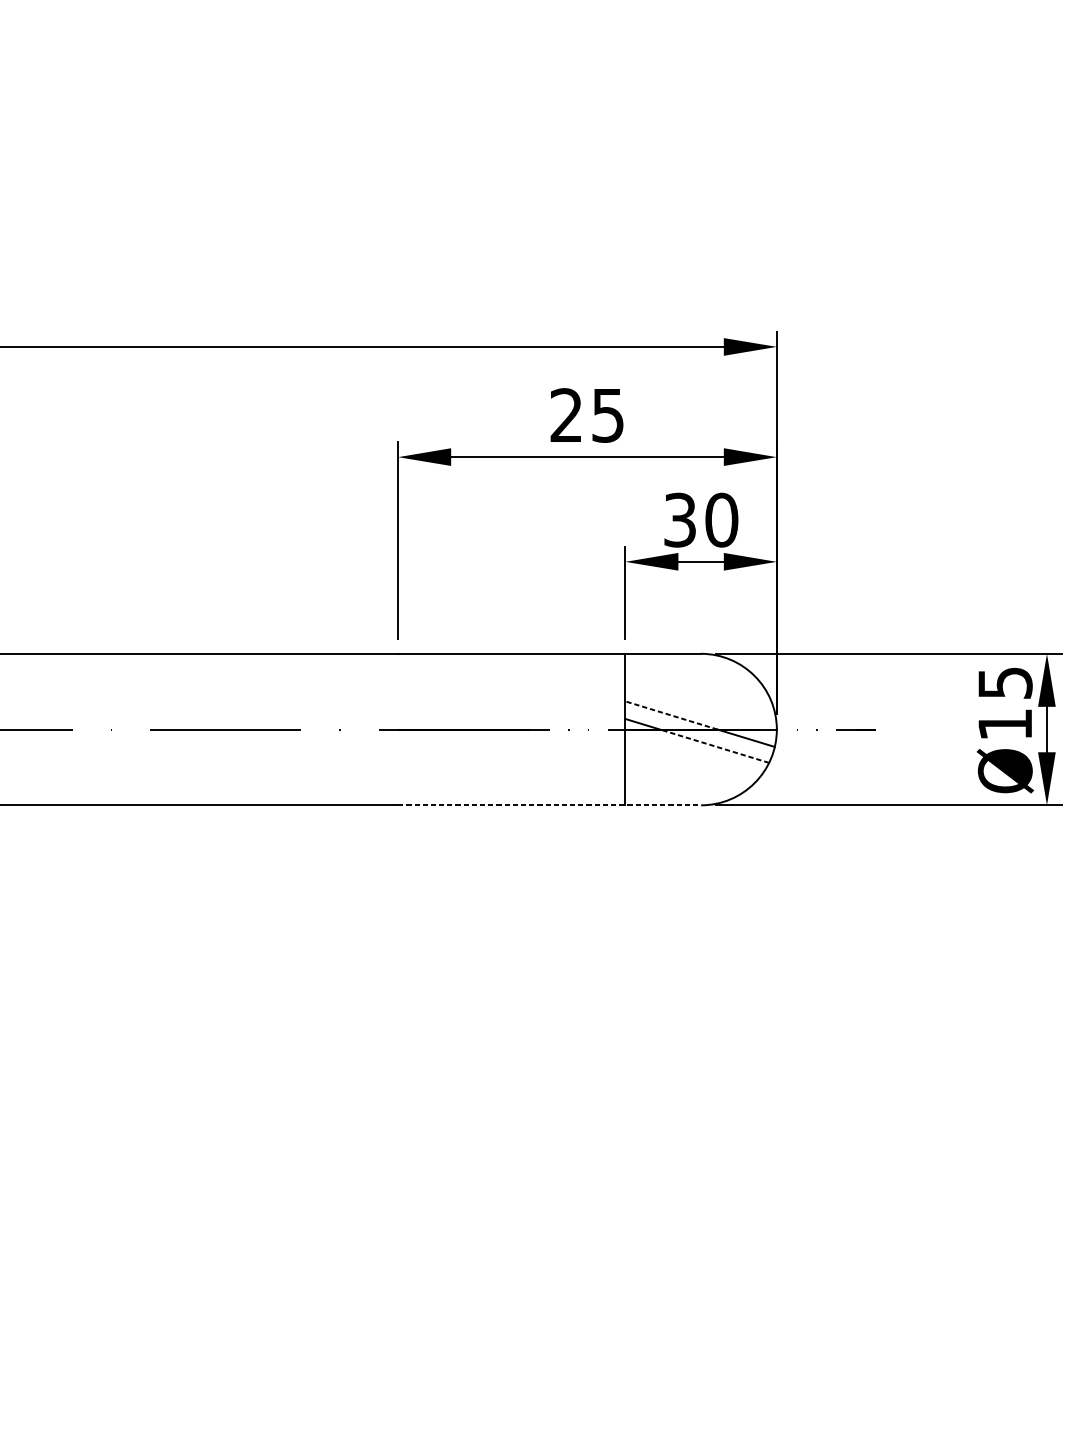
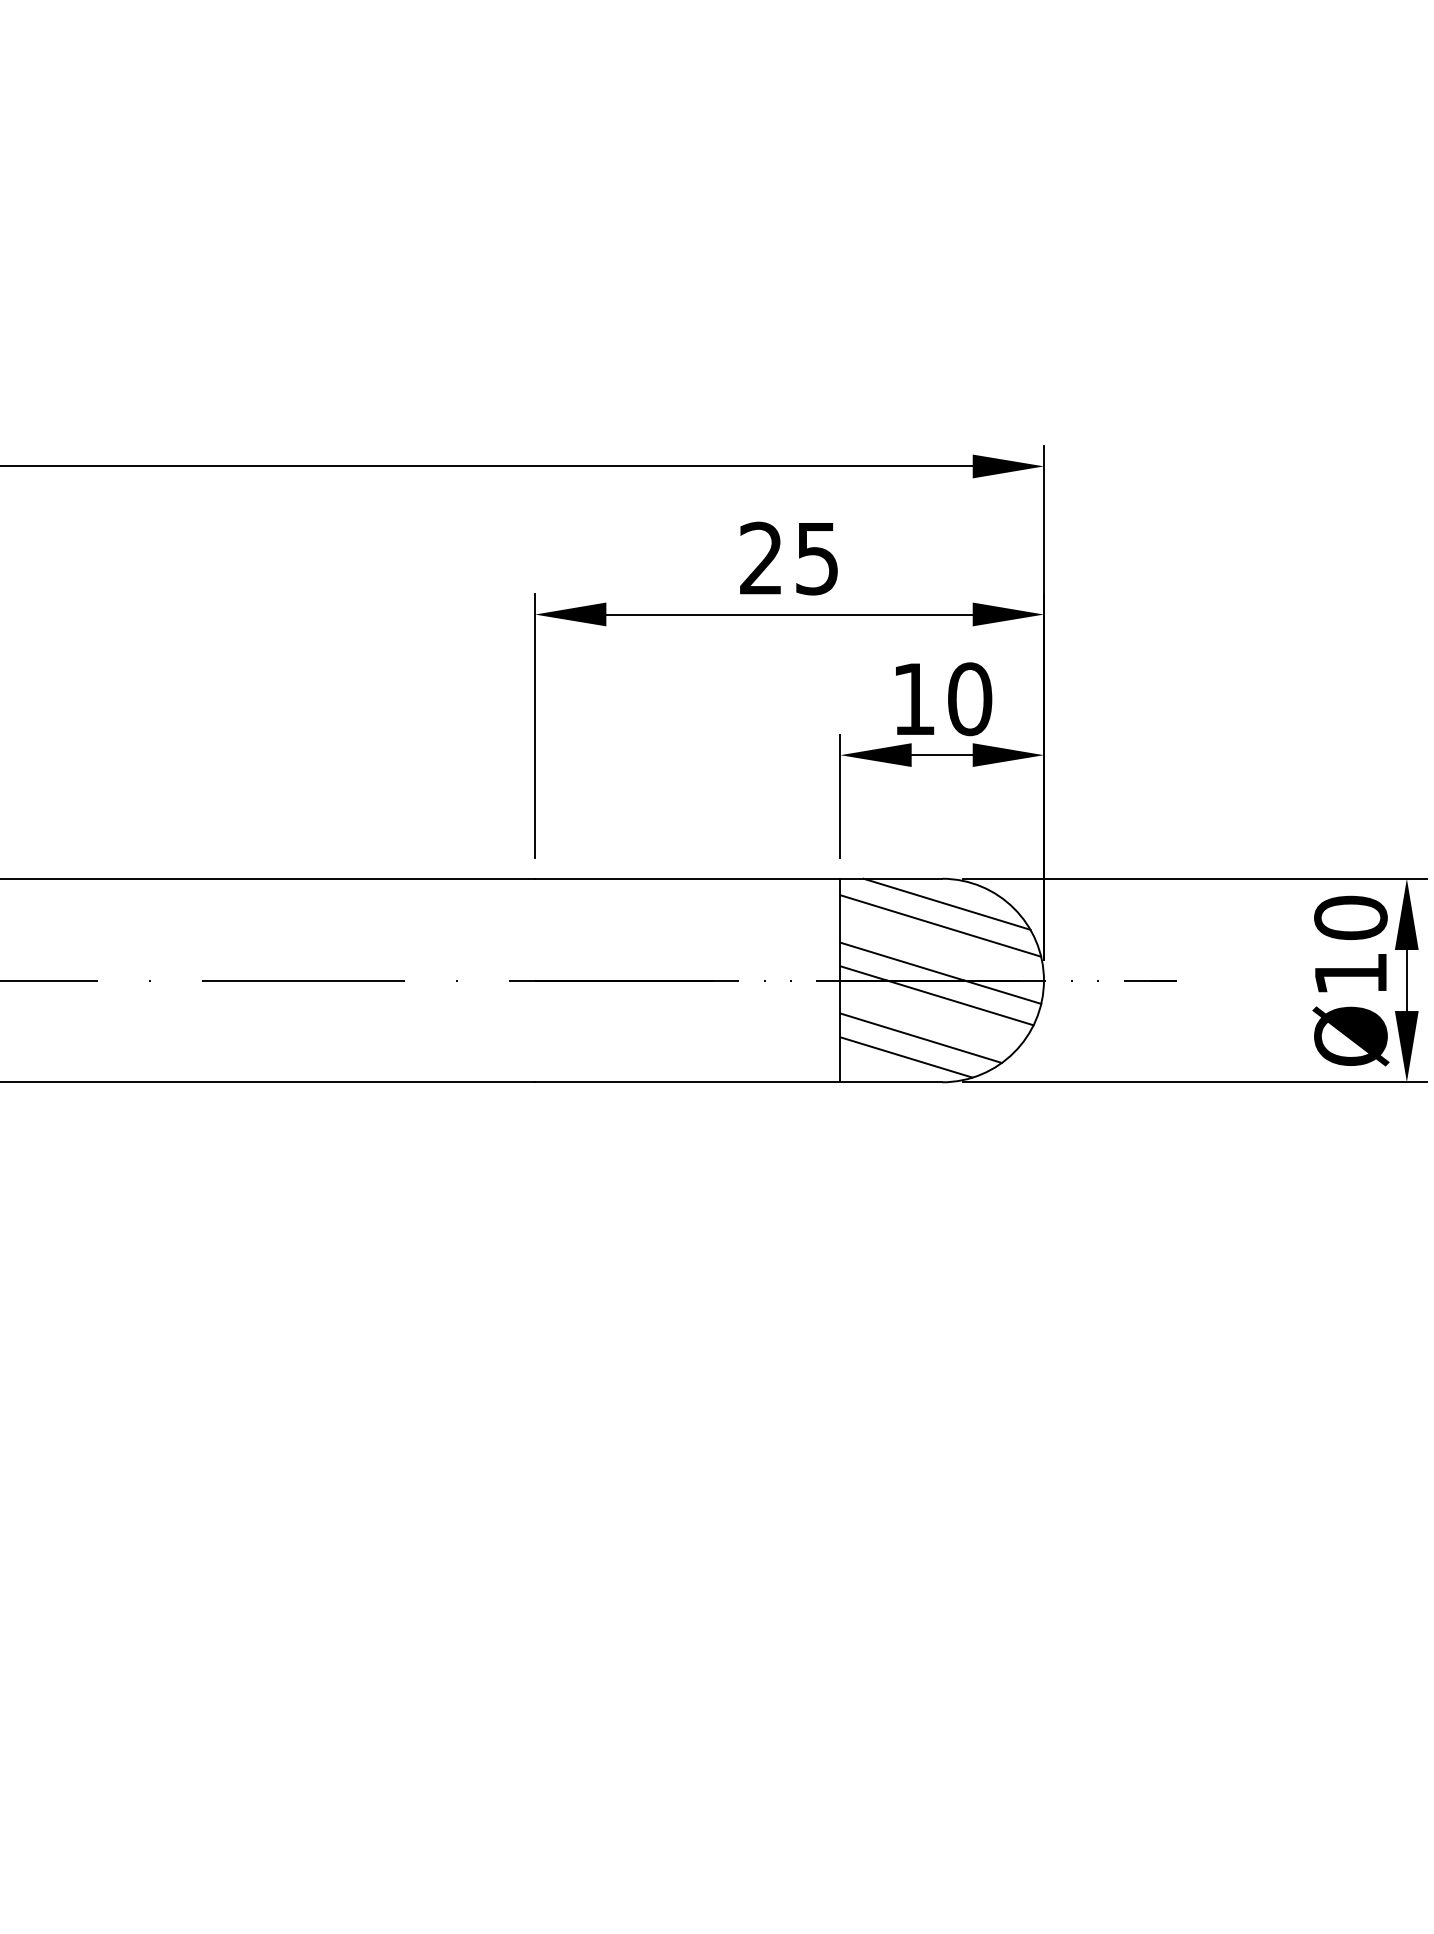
text: (680, 520) -> (914, 699), 30 -> 10
line: (704, 672) -> (946, 903), added
text: (1005, 682) -> (1350, 917), Ø15 -> Ø10
line: (699, 688) -> (940, 925), added
line: (671, 715) -> (902, 961), dashed -> solid
line: (714, 745) -> (960, 1002), dashed -> solid
line: (684, 771) -> (920, 1037), added
line: (674, 786) -> (906, 1057), added
line: (549, 805) -> (738, 1082), dashed -> solid

